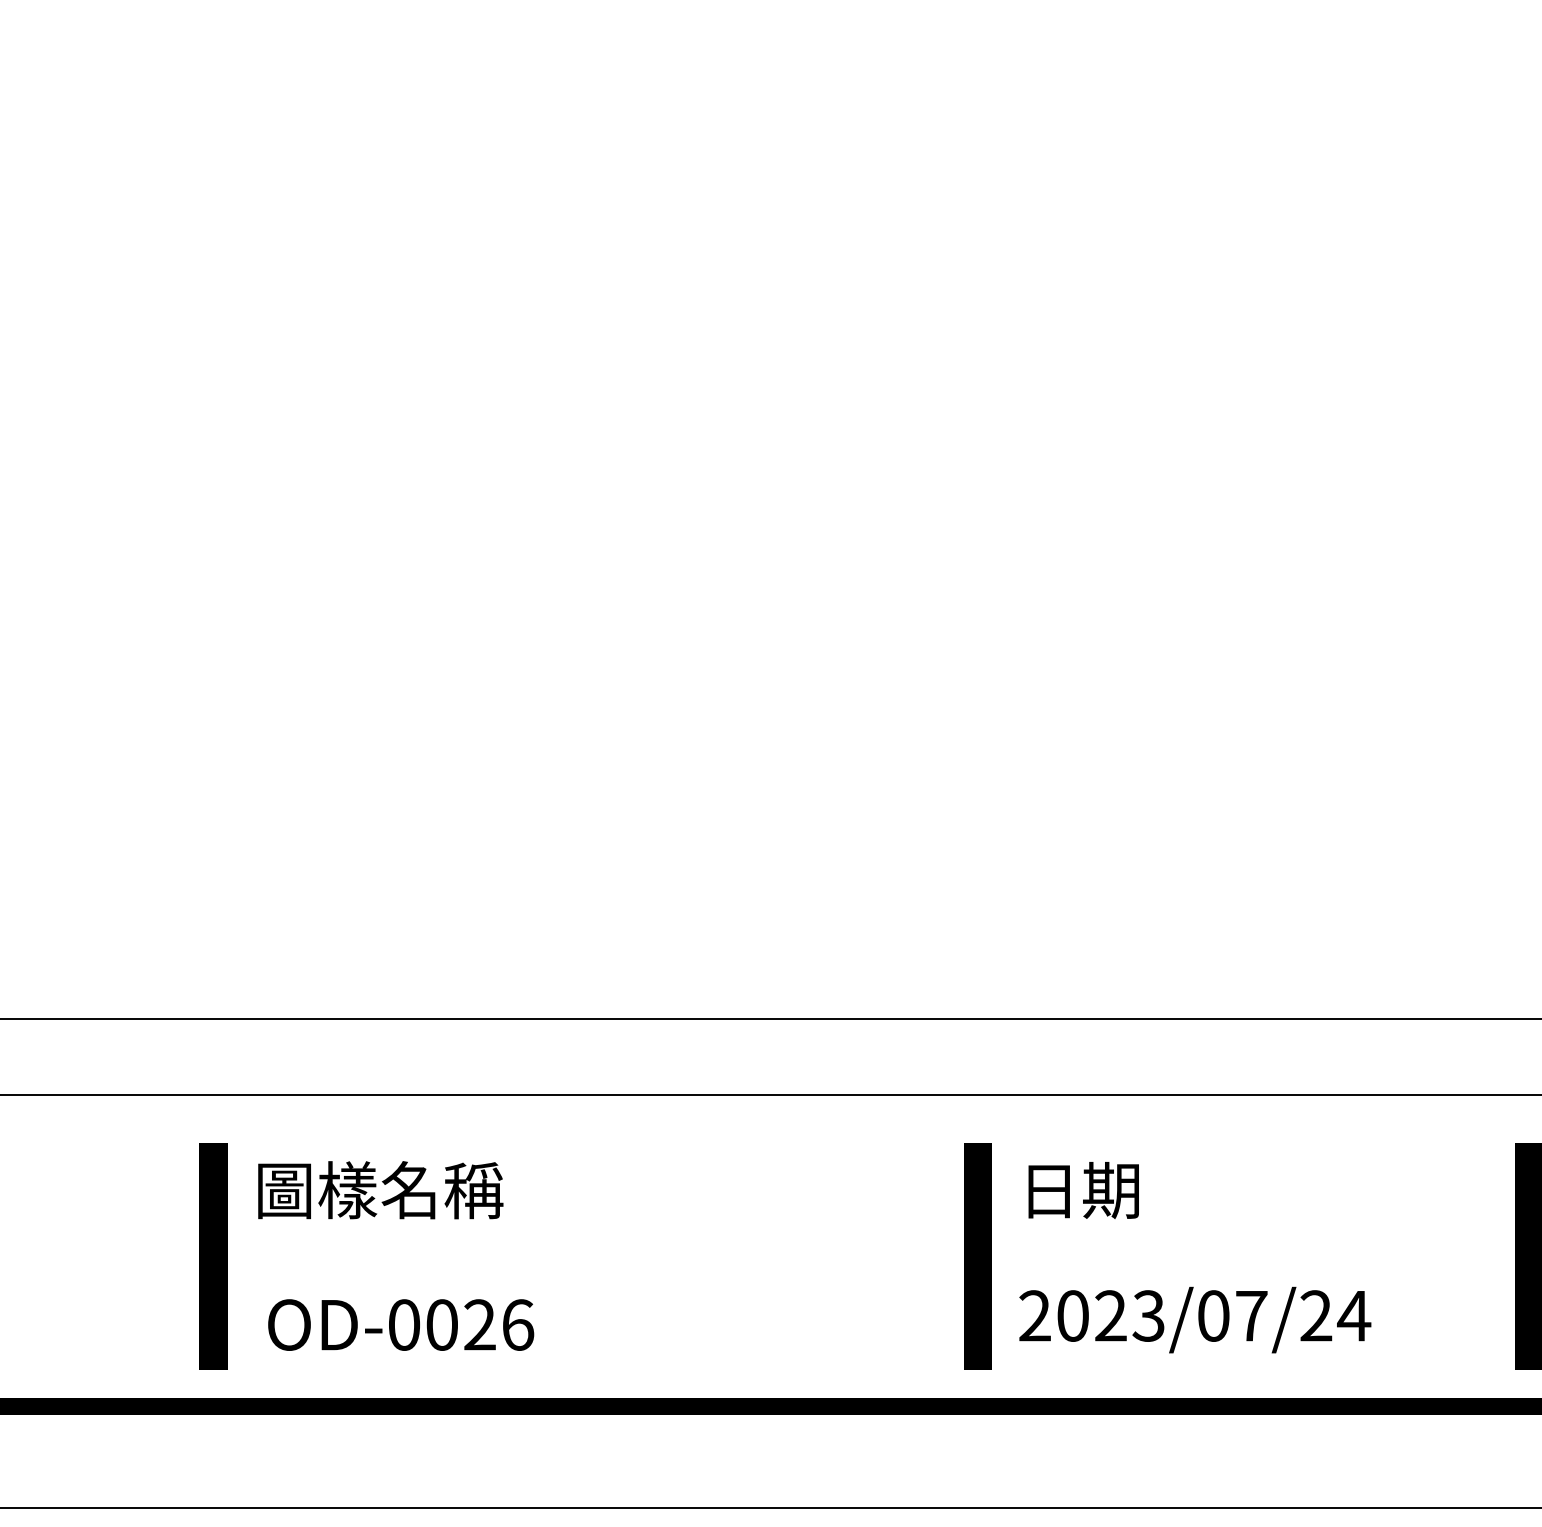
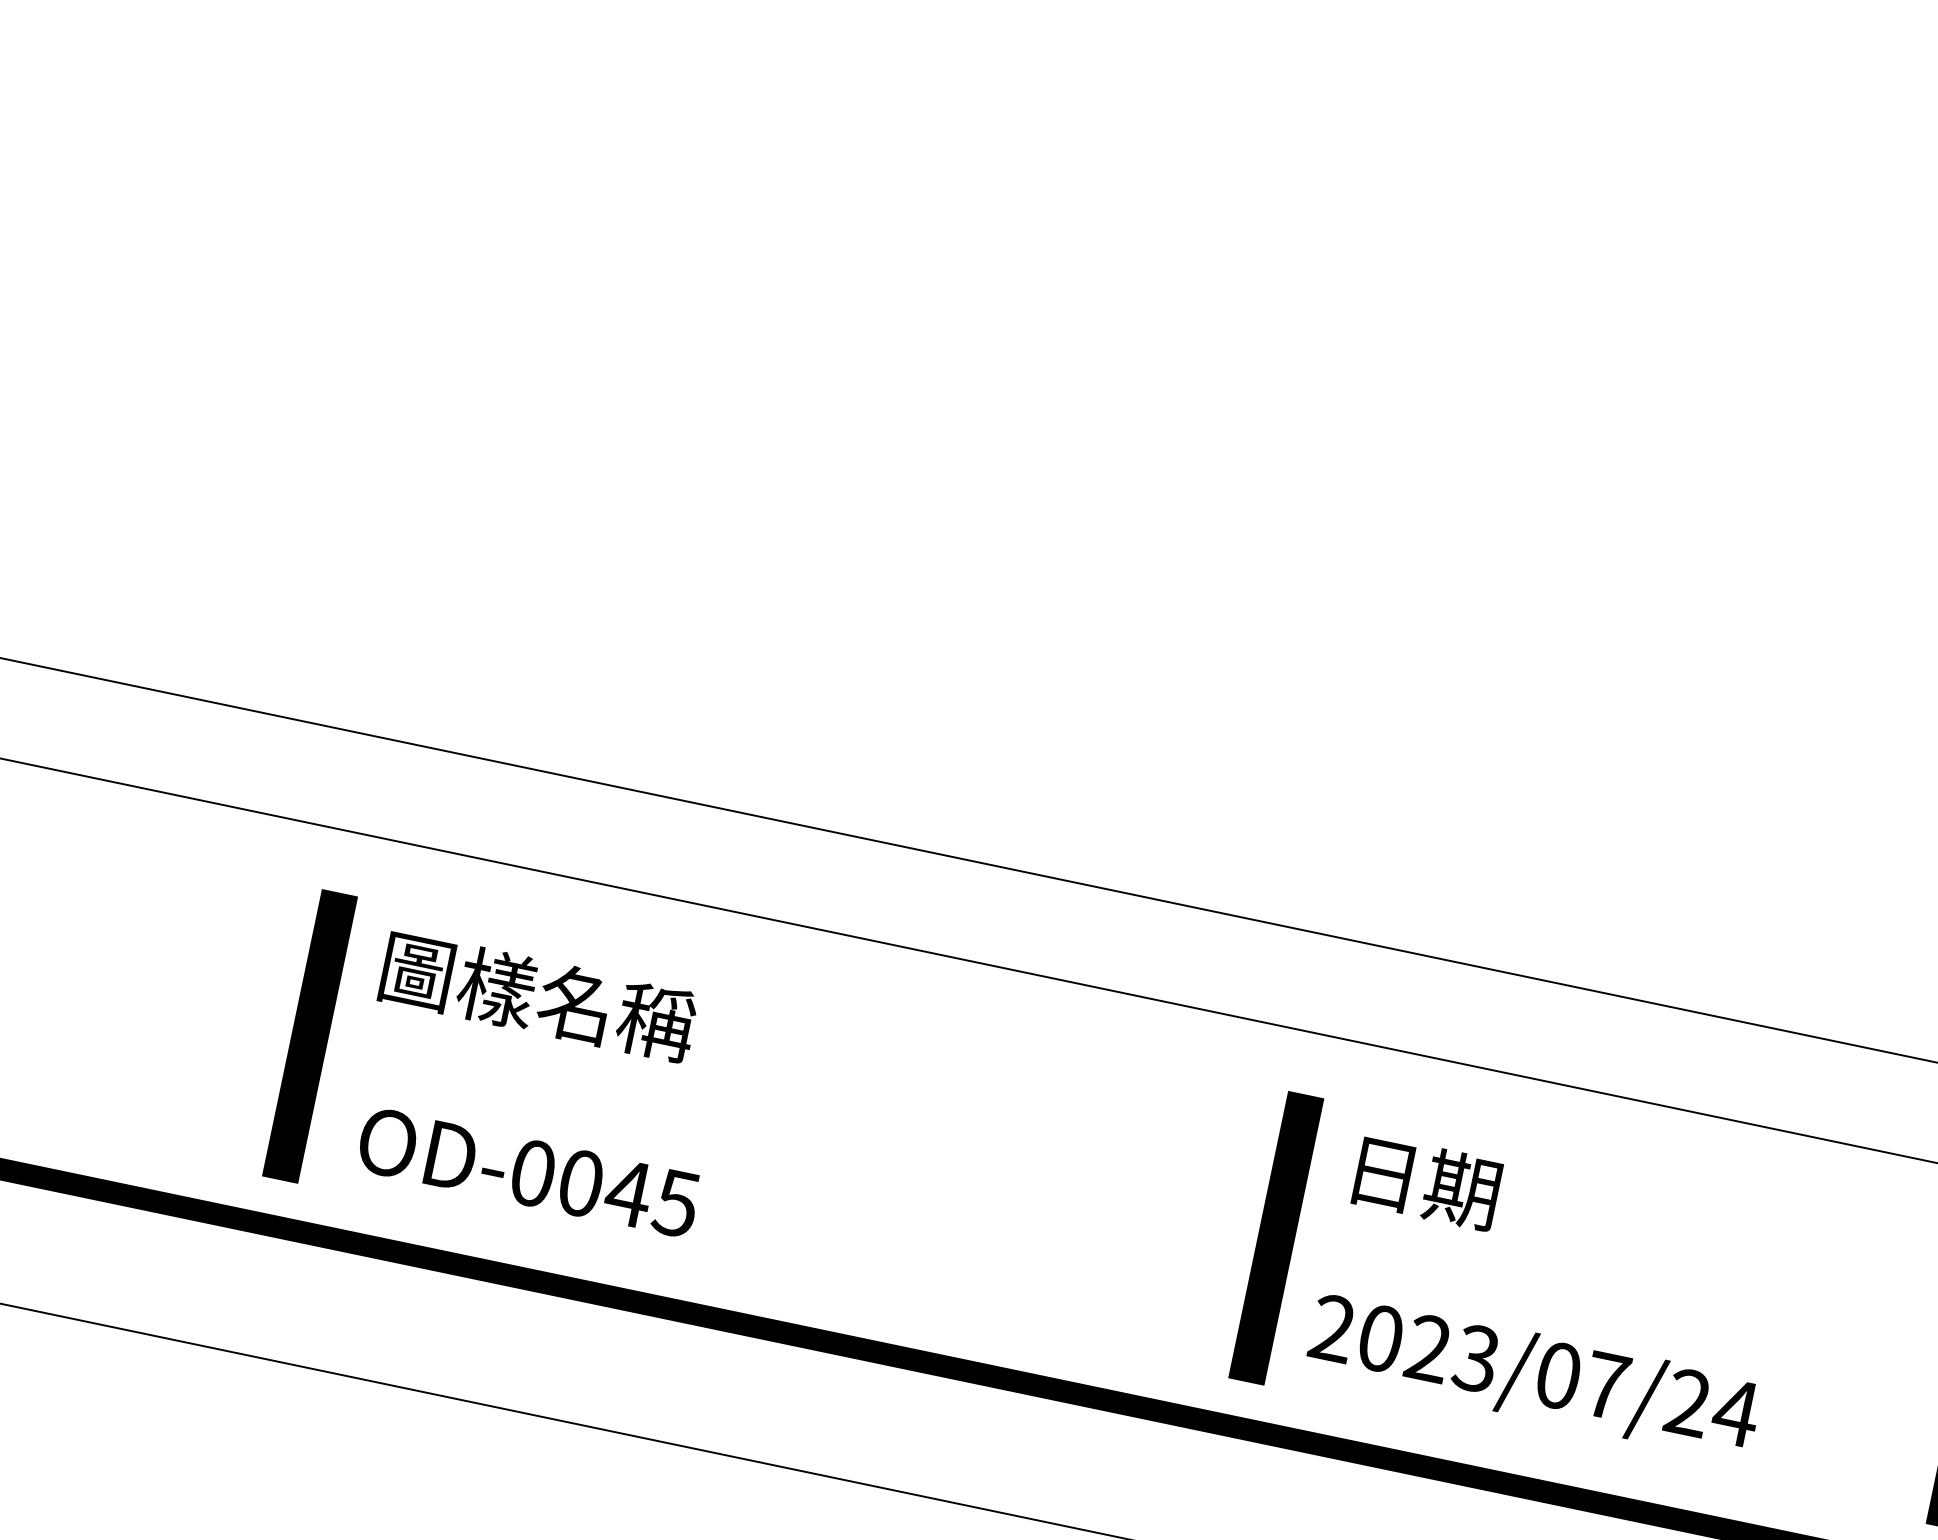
text: (498, 1324) -> (652, 1197), OD-0026 -> OD-0045

